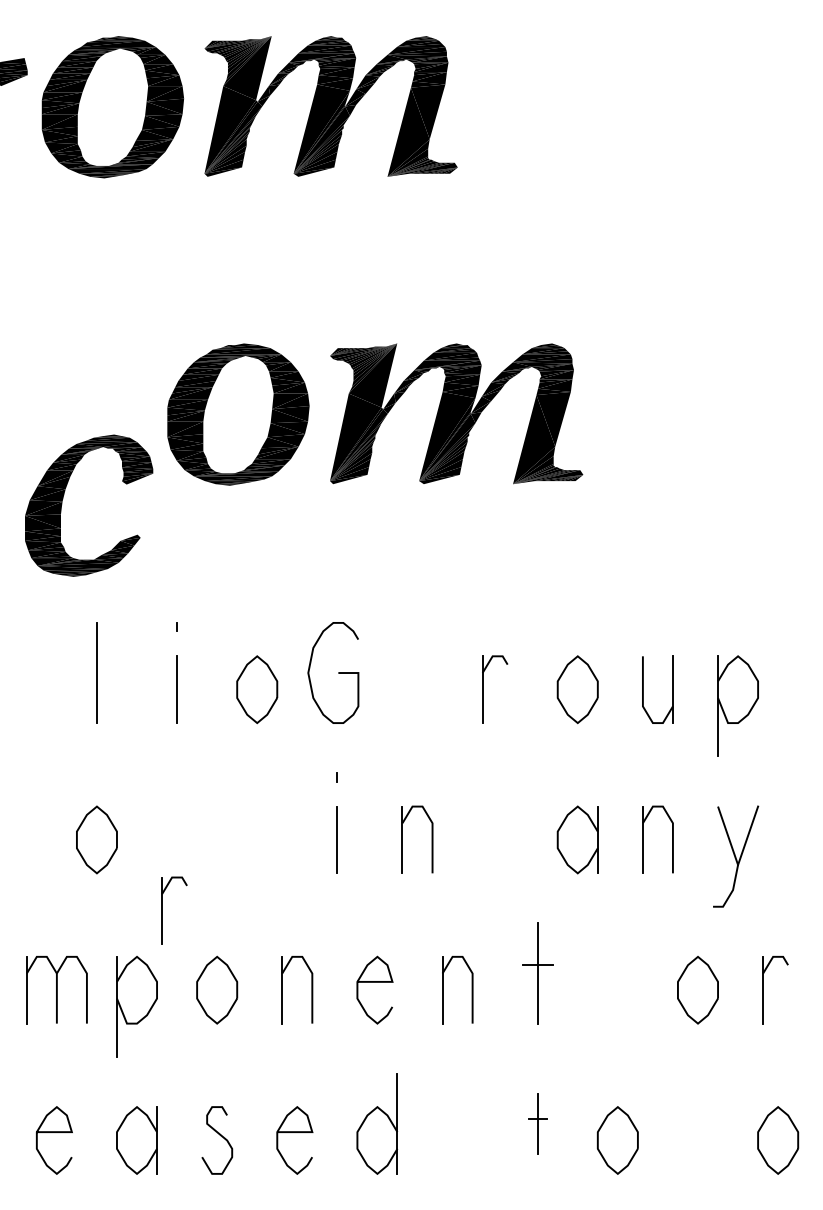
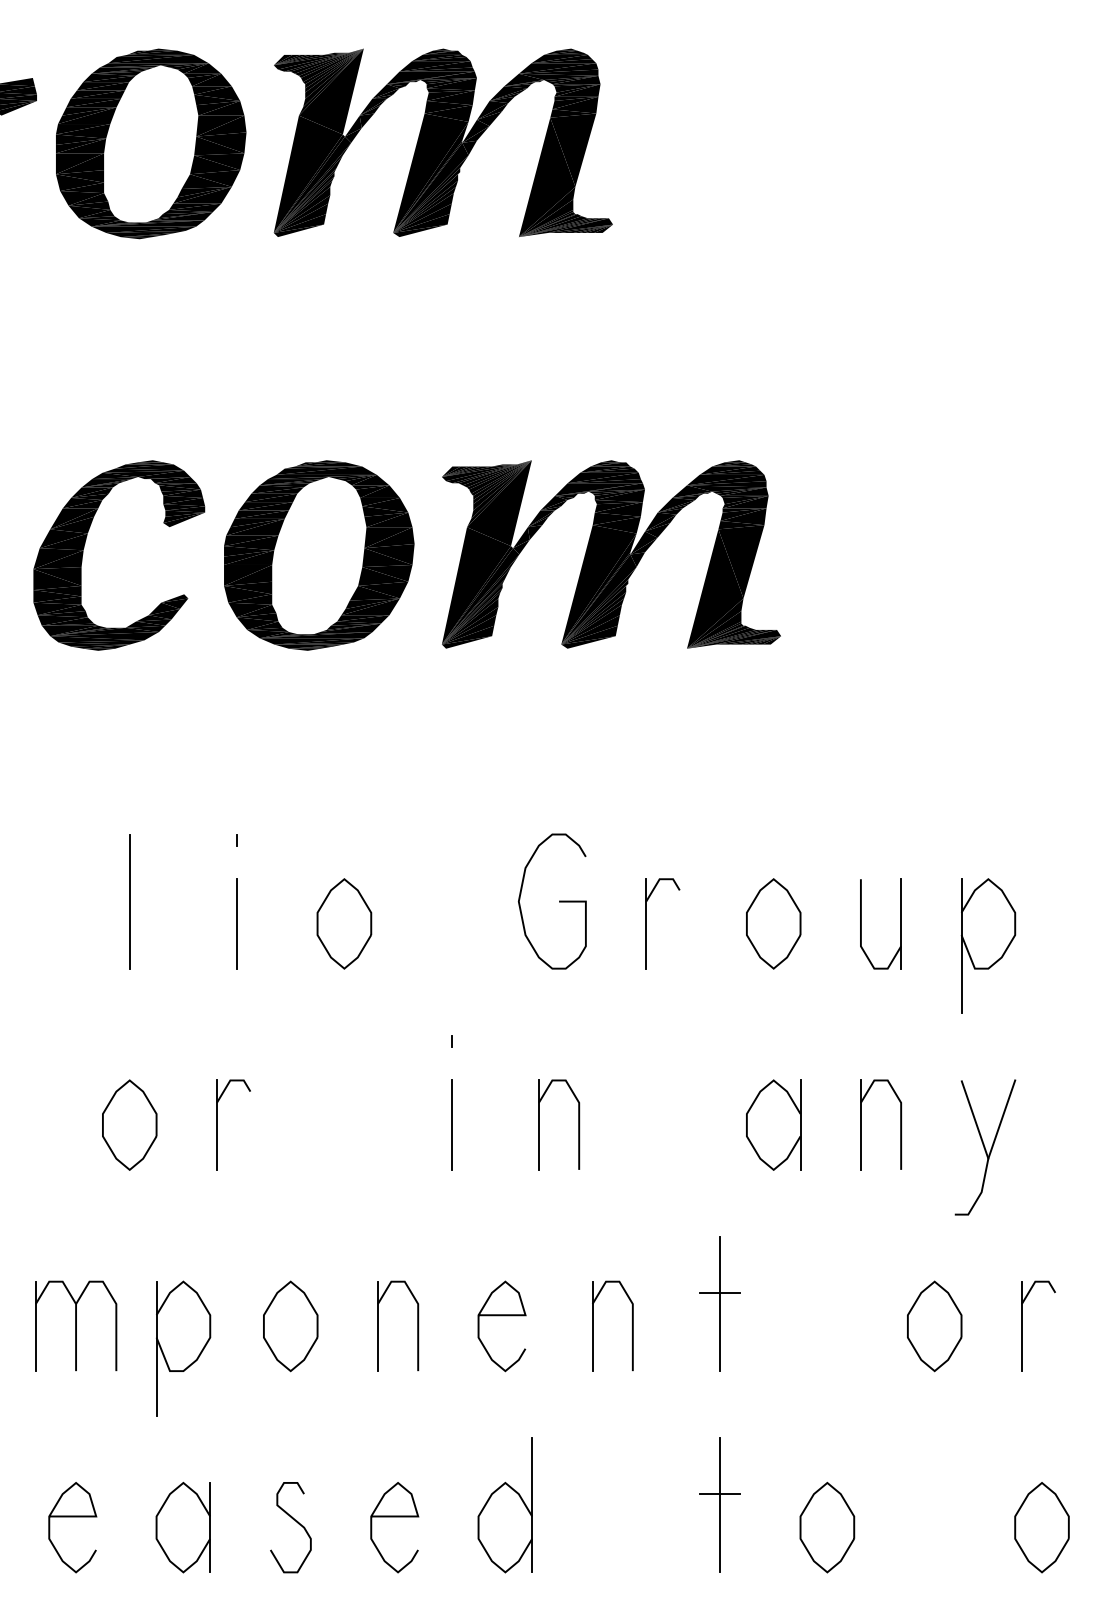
part: (63, 500) -> (84, 548), moved
curve: (338, 672) -> (559, 901), moved
part: (162, 910) -> (217, 1124), moved
part: (537, 1123) -> (719, 1504), size x1.67

